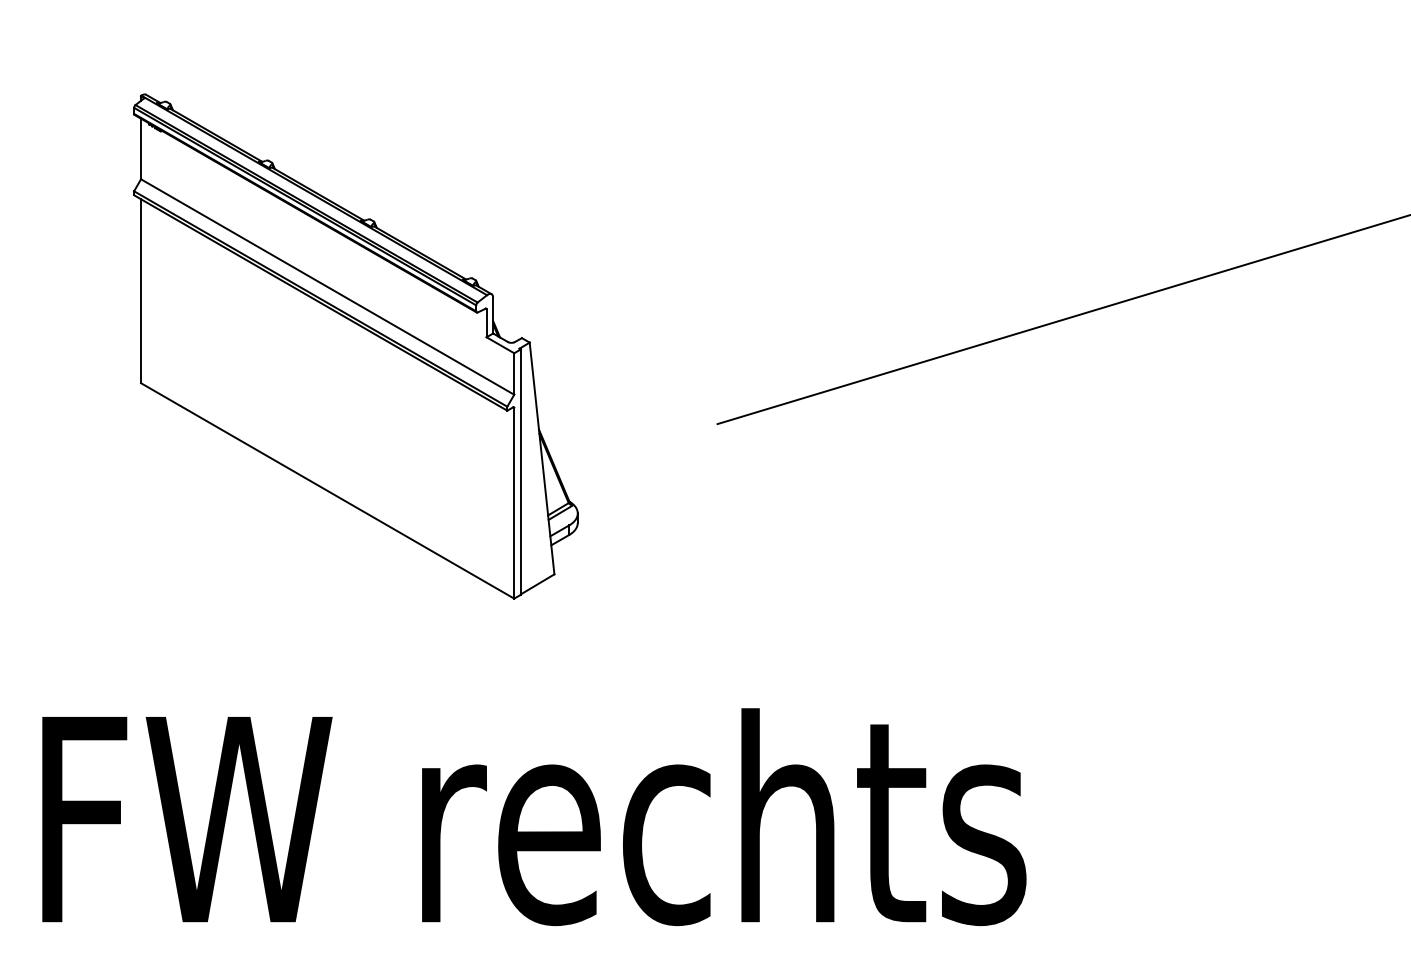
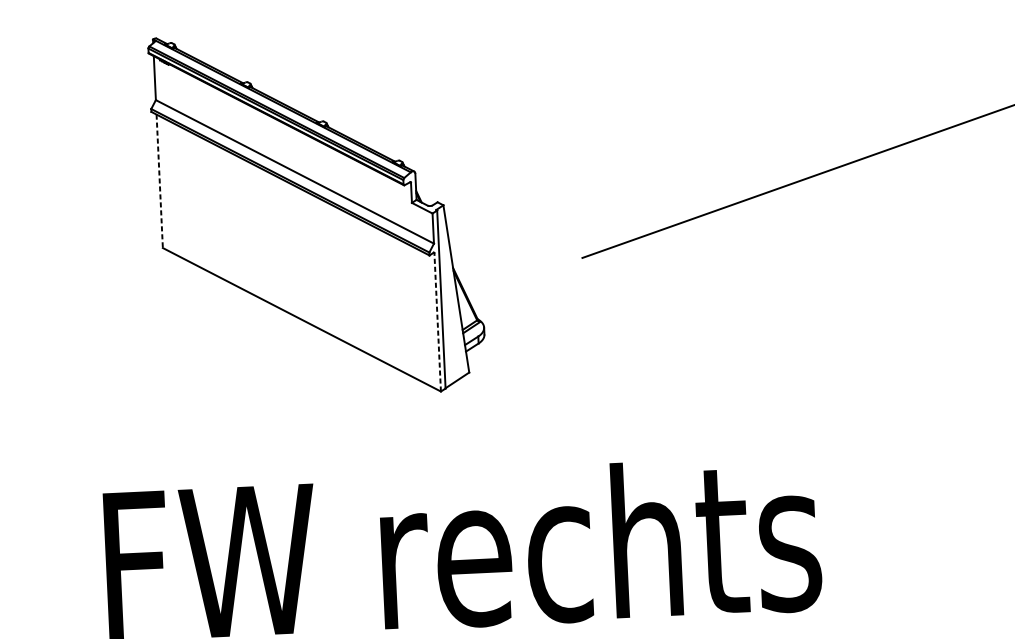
line: (141, 291) -> (160, 181), solid -> dashed
line: (514, 502) -> (437, 321), solid -> dashed

